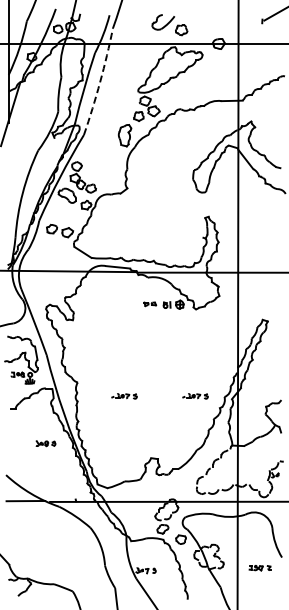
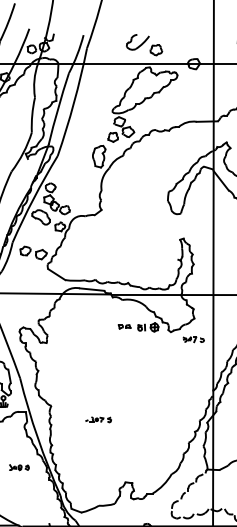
arc: (100, 82) -> (74, 103), dashed -> solid
part: (218, 316) -> (193, 339), added
part: (195, 396) -> (170, 420), removed

